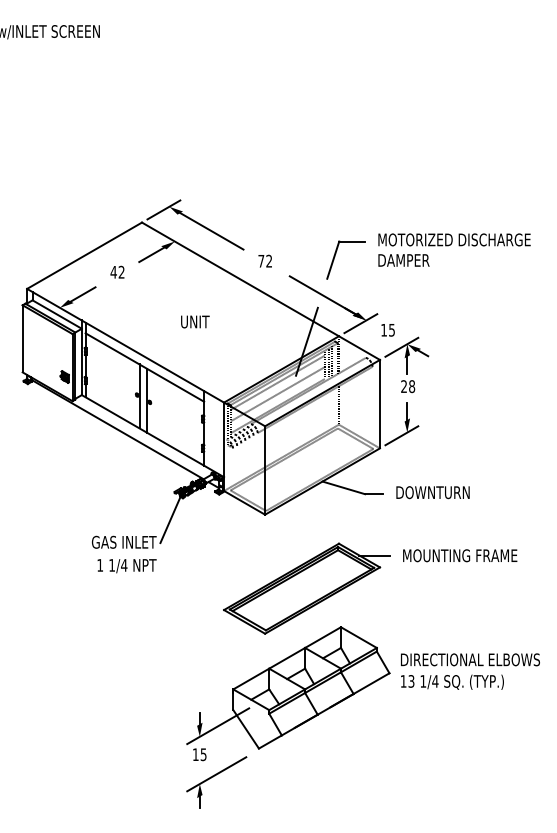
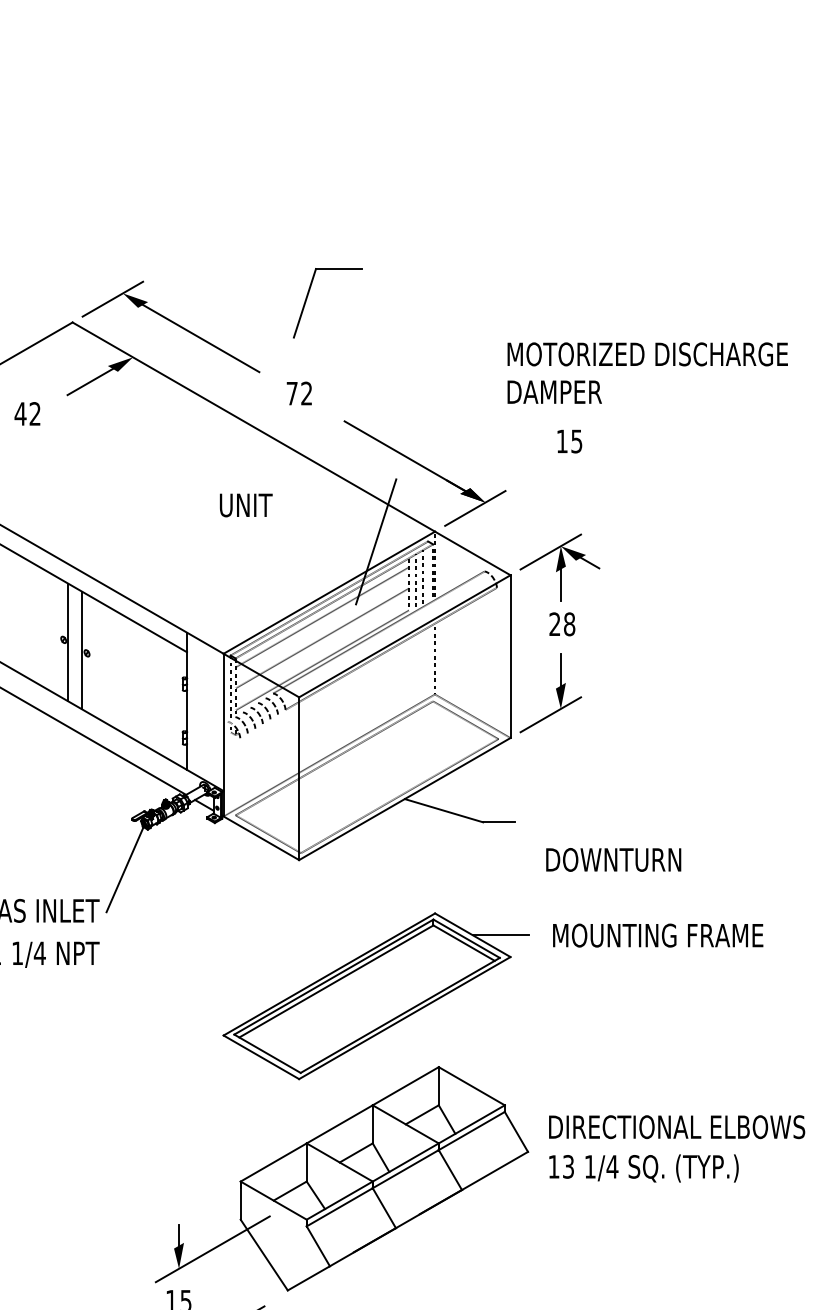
part: (335, 257) -> (309, 298), moved
text: (195, 321) -> (246, 504), moved
text: (387, 330) -> (568, 441), moved
text: (432, 492) -> (612, 859), moved

